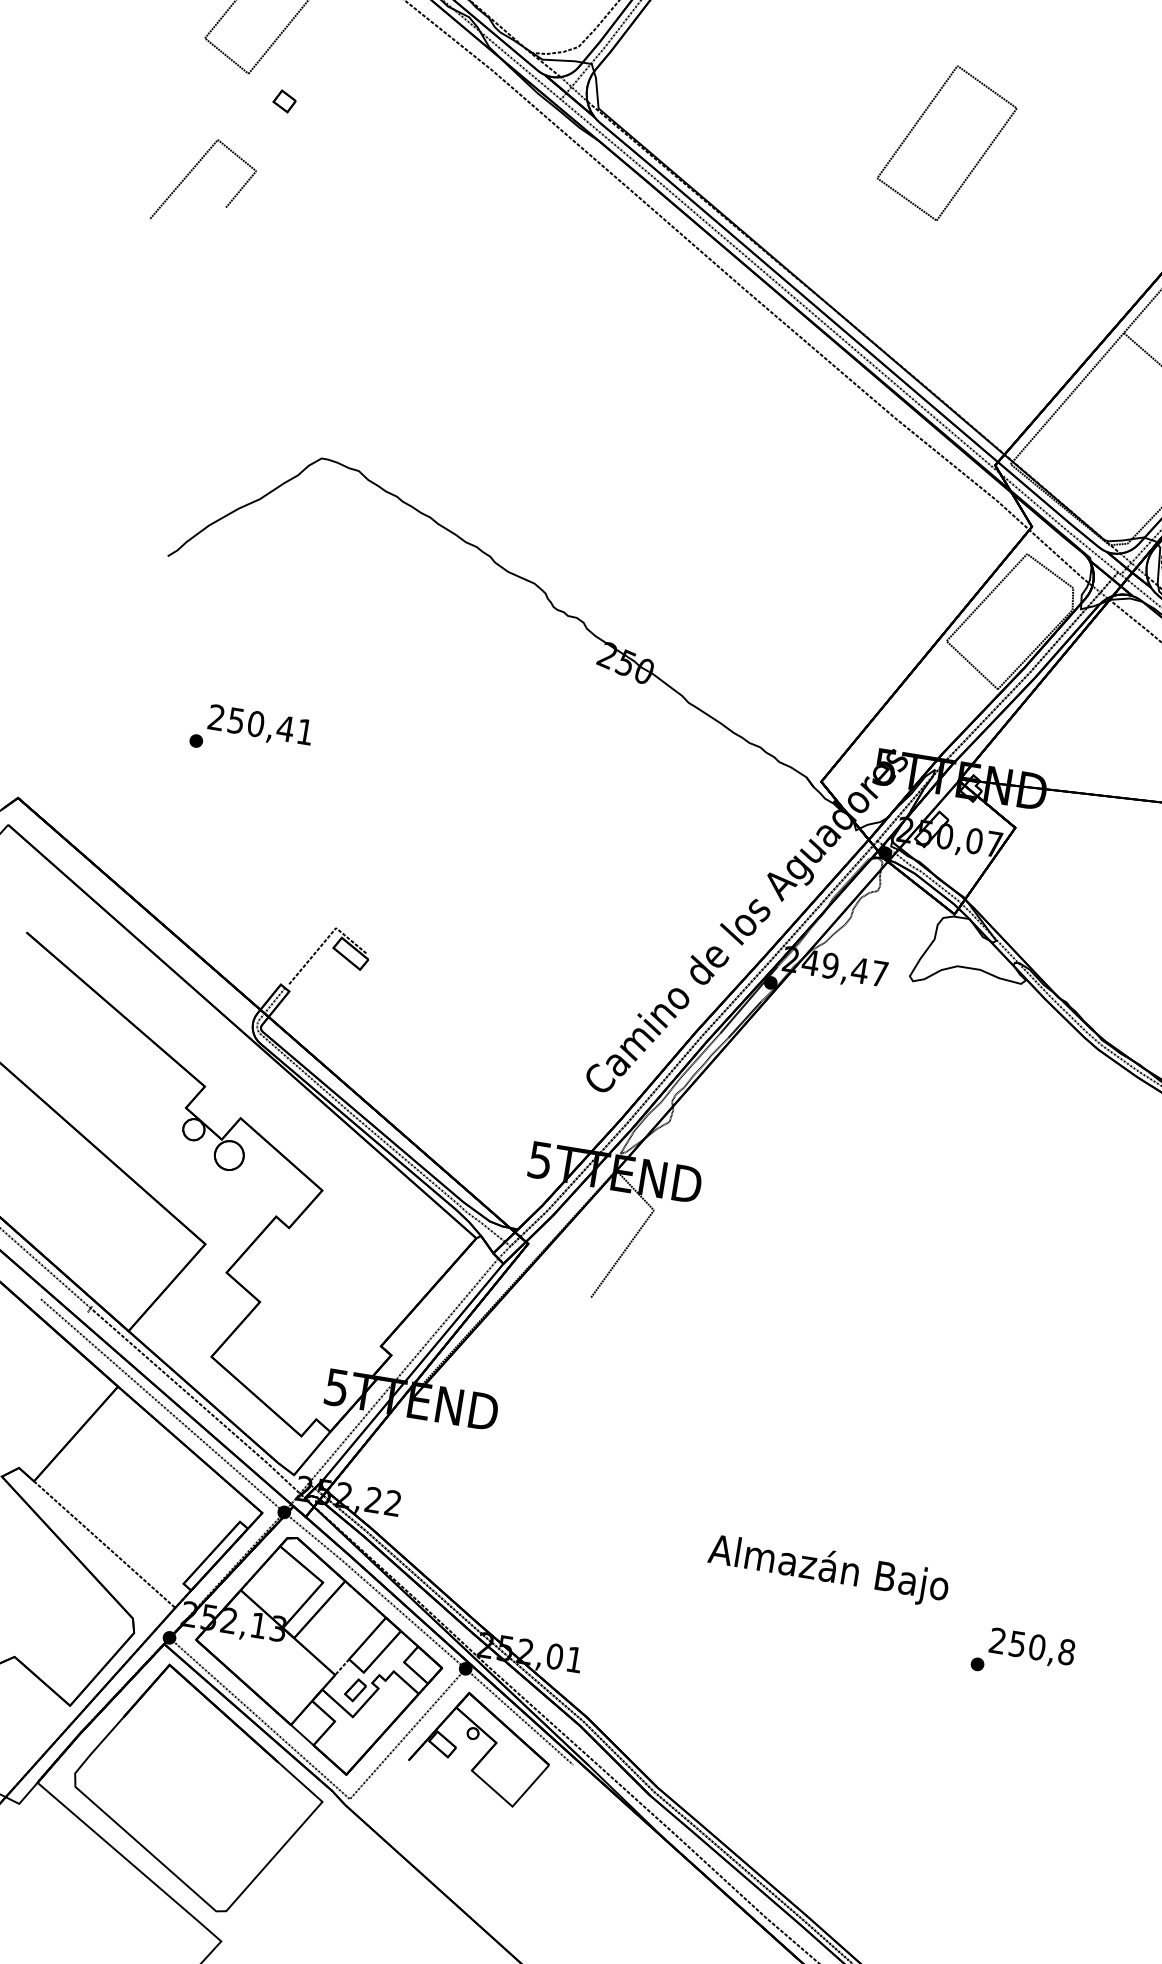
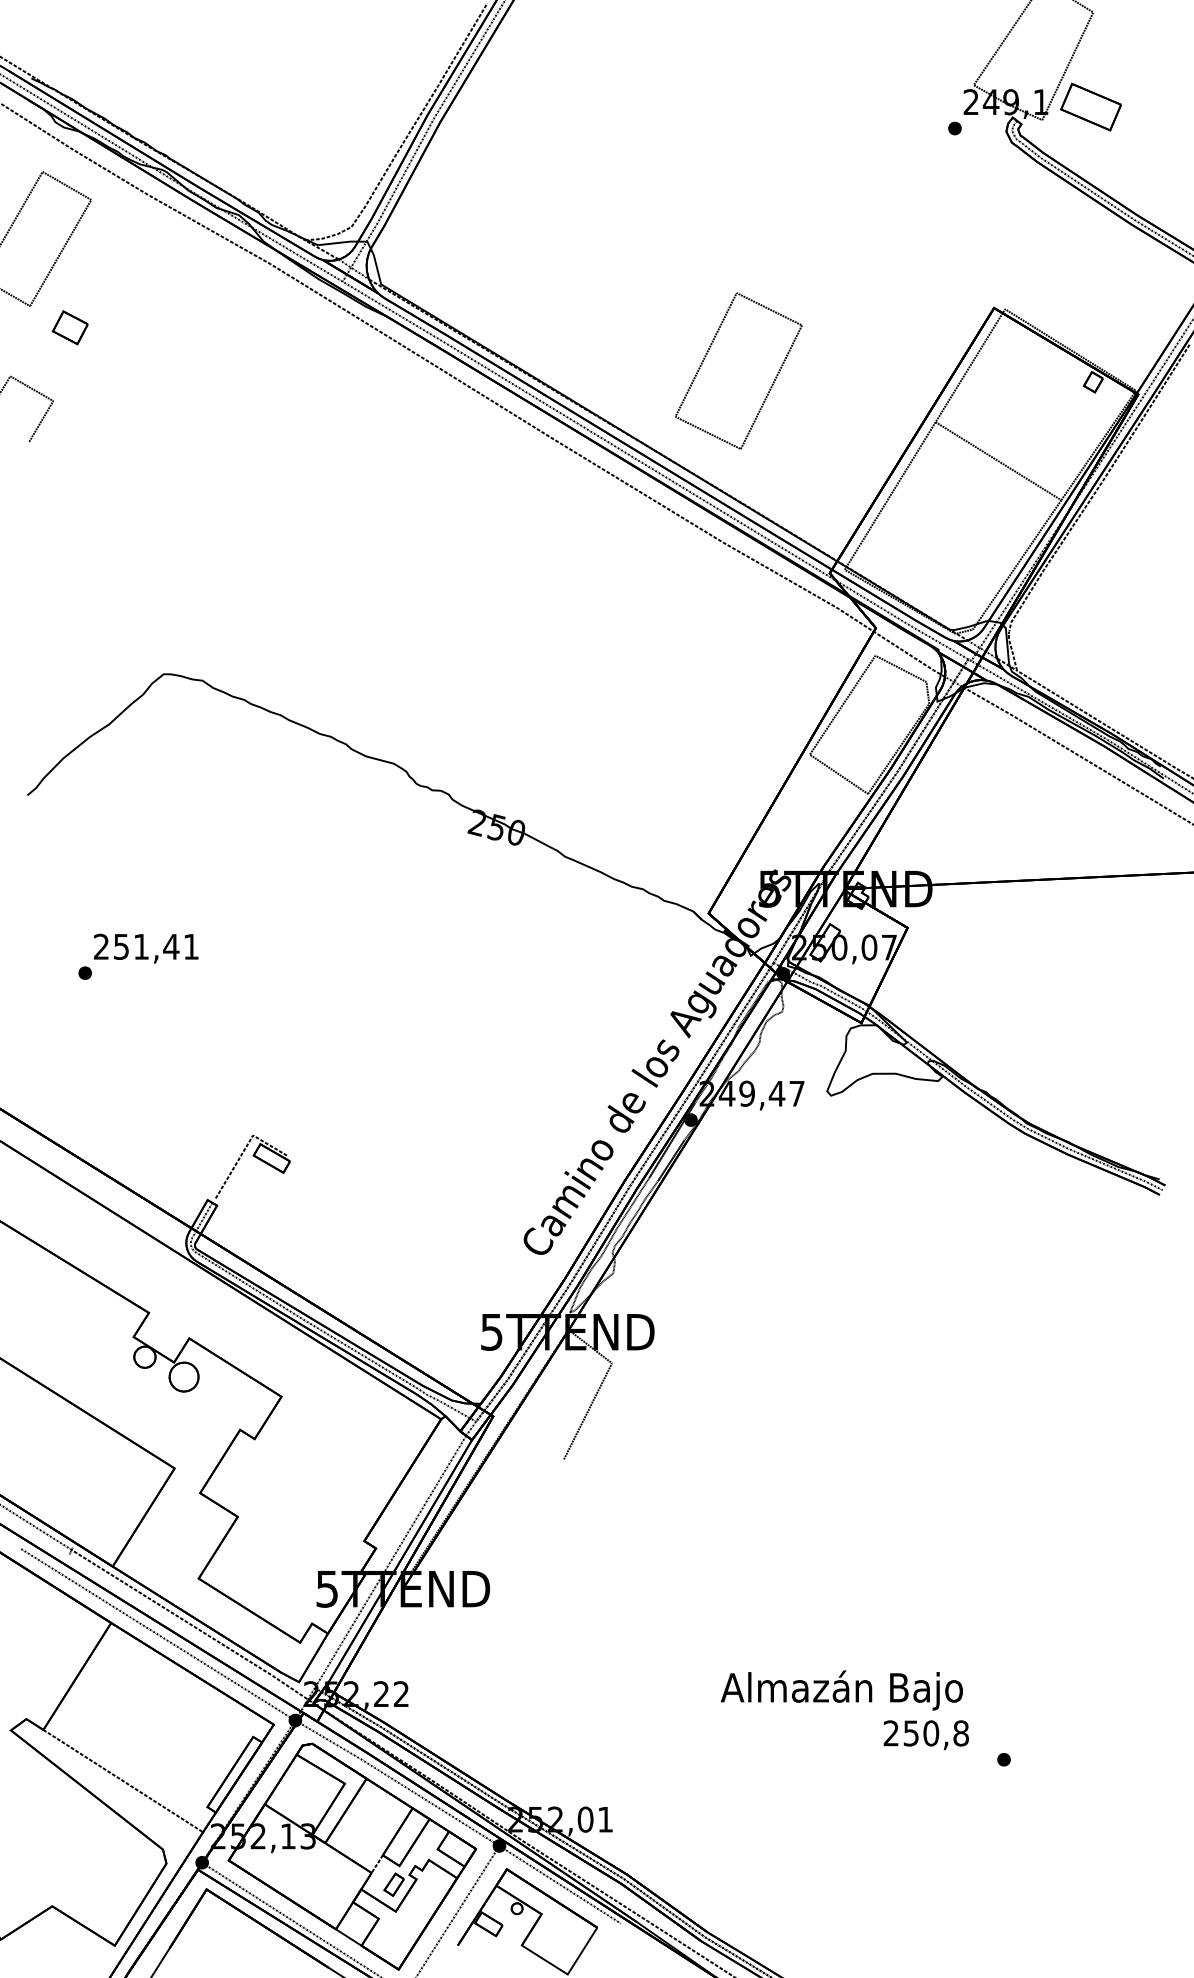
part: (284, 101) -> (69, 327), size x1.6
part: (946, 142) -> (738, 370), moved
text: (256, 723) -> (141, 946), 250,41 -> 251,41
text: (1031, 1648) -> (925, 1735), moved

